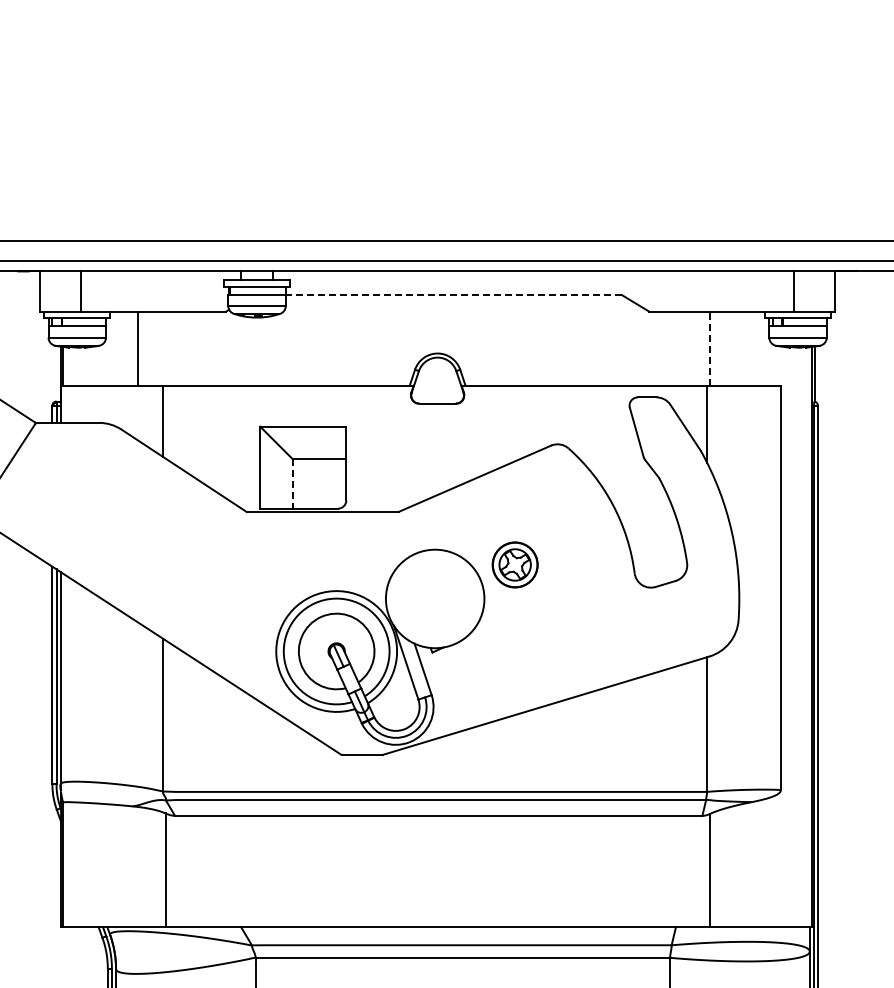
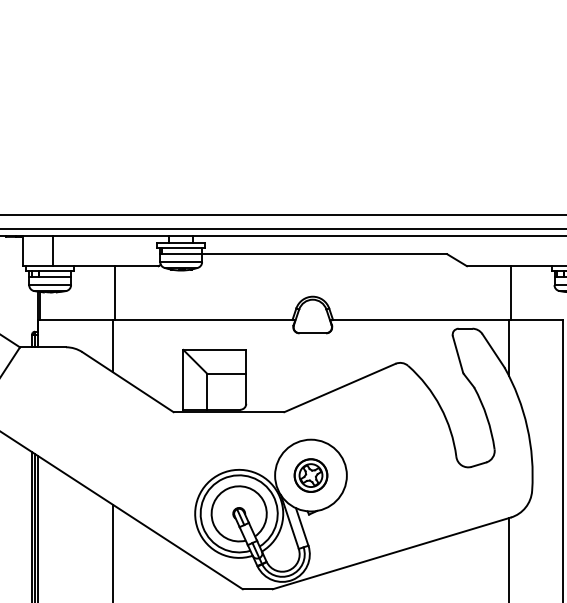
line: (453, 295) -> (324, 254), dashed -> solid
line: (137, 348) -> (114, 293), moved
line: (709, 348) -> (510, 293), dashed -> solid
line: (292, 484) -> (207, 392), dashed -> solid
part: (514, 564) -> (310, 475), moved

